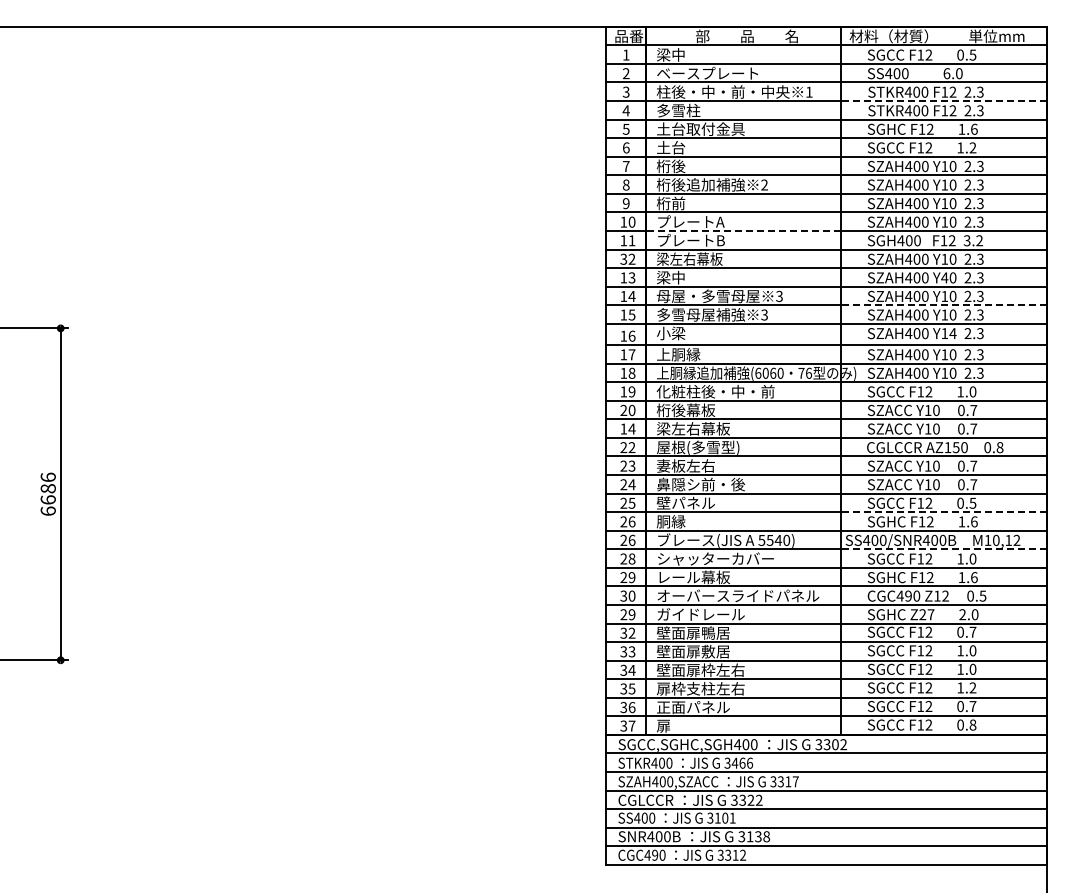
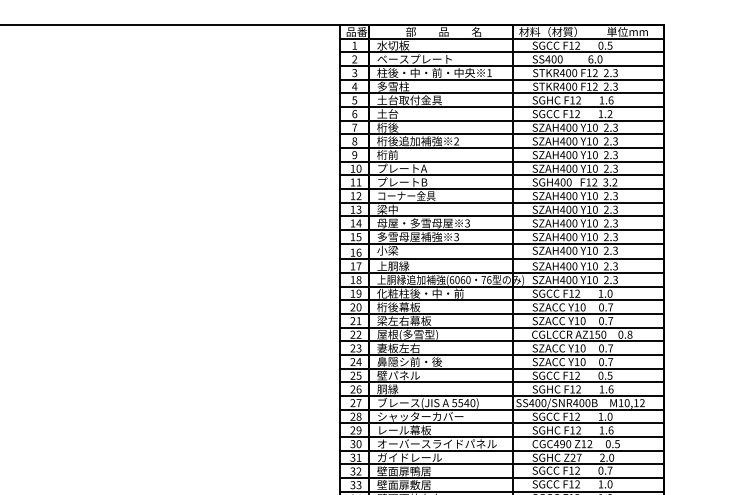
text: (678, 54) -> (393, 45), 梁中 -> 水切板
line: (943, 101) -> (588, 79), dashed -> solid
line: (743, 231) -> (441, 175), dashed -> solid
text: (623, 258) -> (352, 195), 32 -> 12
text: (696, 258) -> (406, 195), 梁左右幕板 -> コーナー金具
text: (944, 277) -> (589, 209), Y40 -> Y10
line: (943, 305) -> (588, 230), dashed -> solid
text: (952, 333) -> (594, 250), Y14 -> Y10
text: (627, 428) -> (355, 320), 14 -> 21
line: (943, 512) -> (588, 382), dashed -> solid
text: (631, 540) -> (358, 403), 26 -> 27
line: (943, 549) -> (588, 409), dashed -> solid
text: (627, 614) -> (355, 457), 29 -> 31

